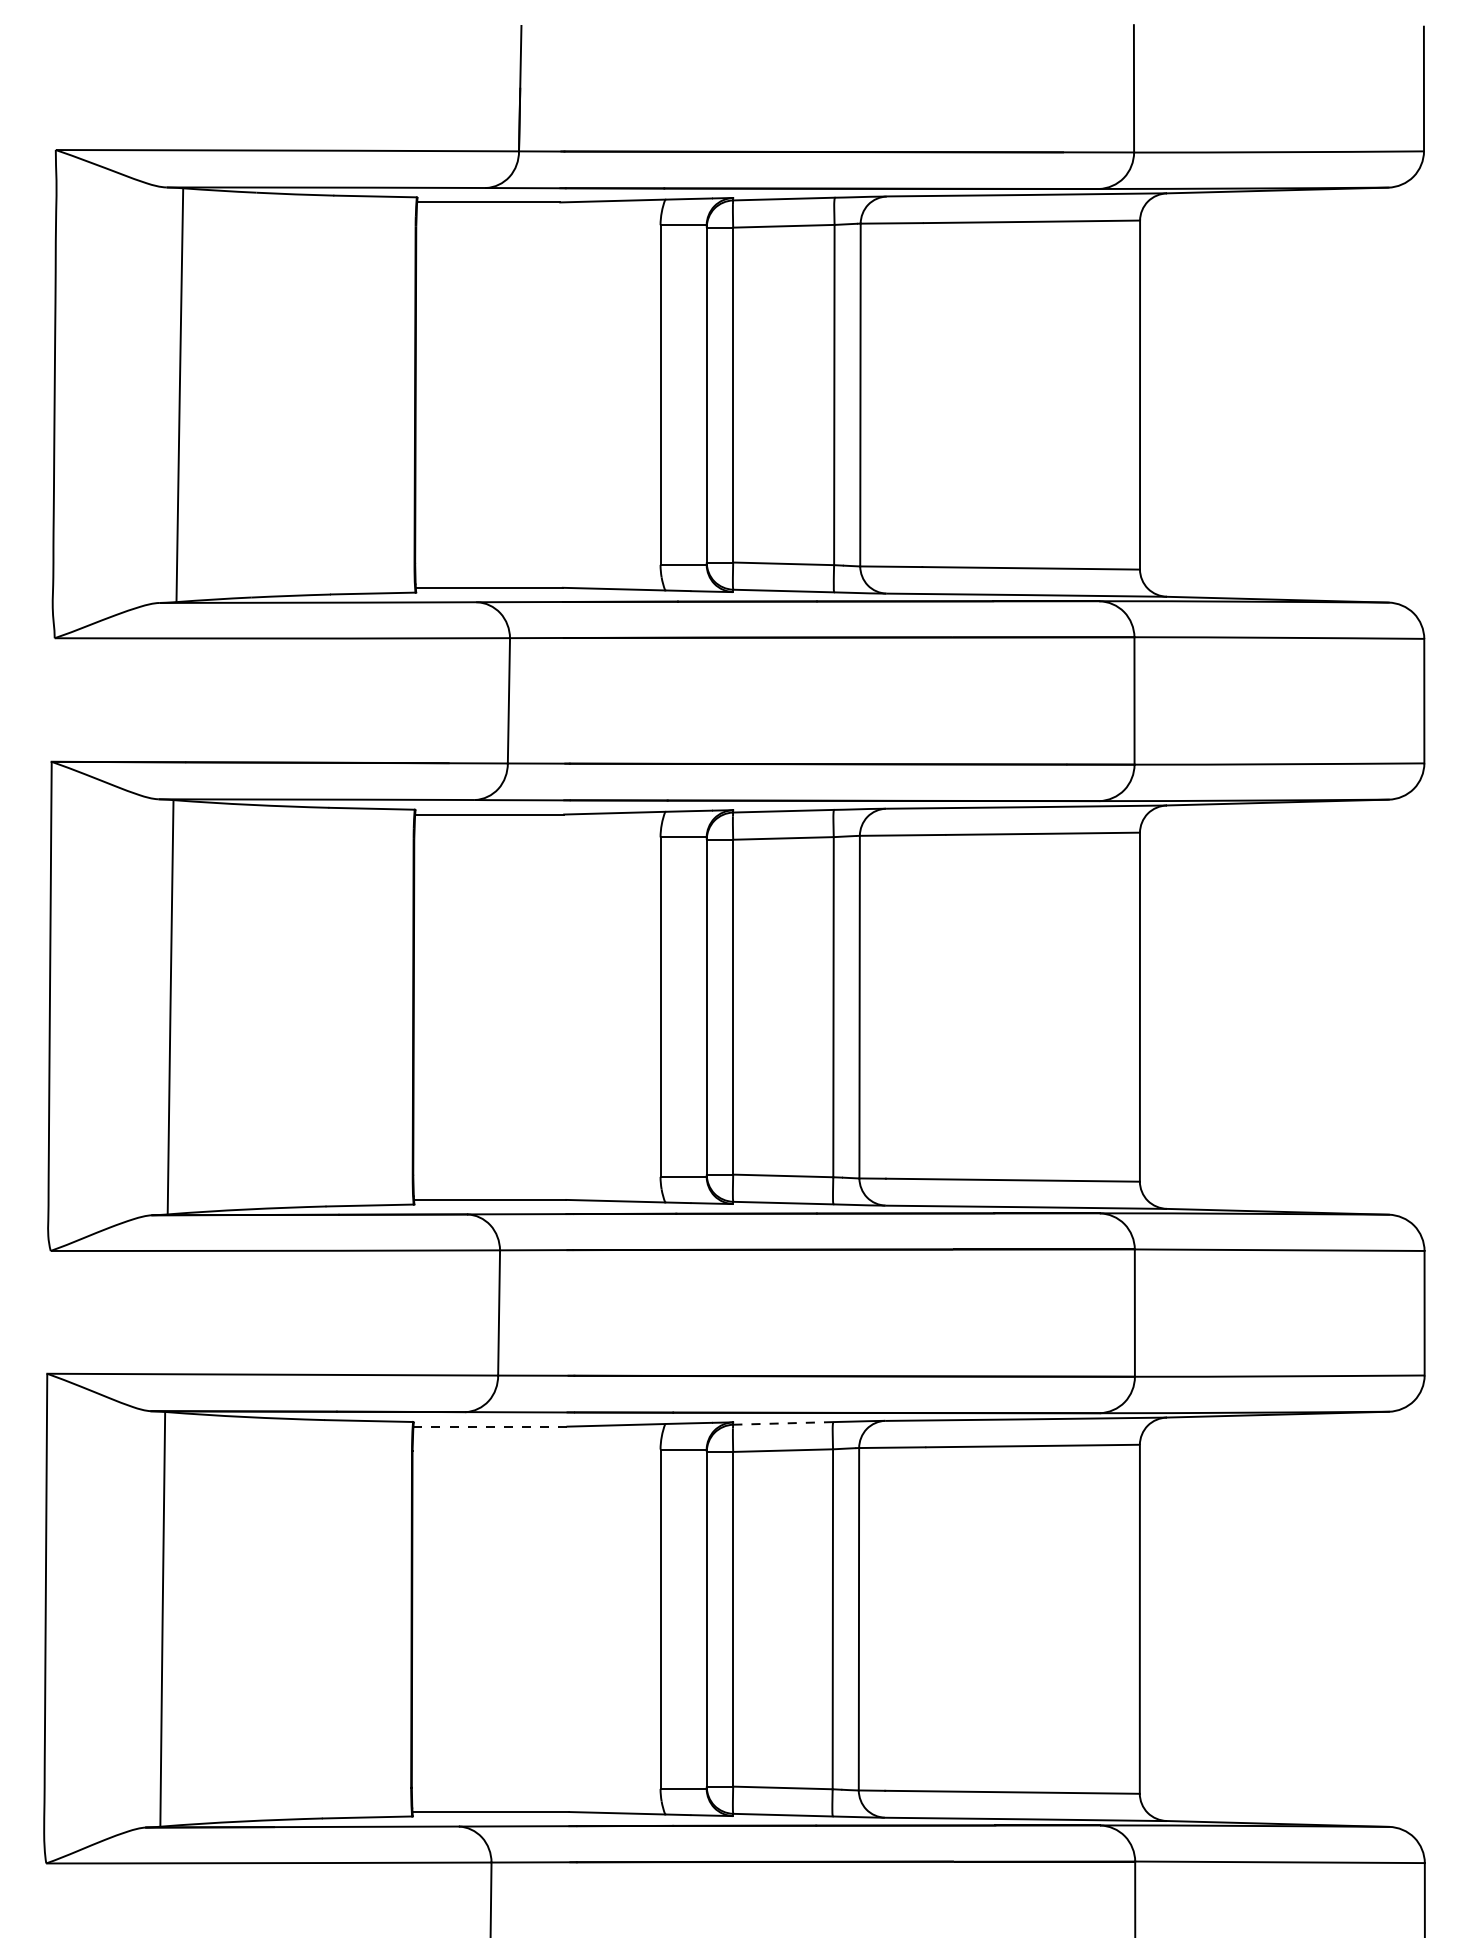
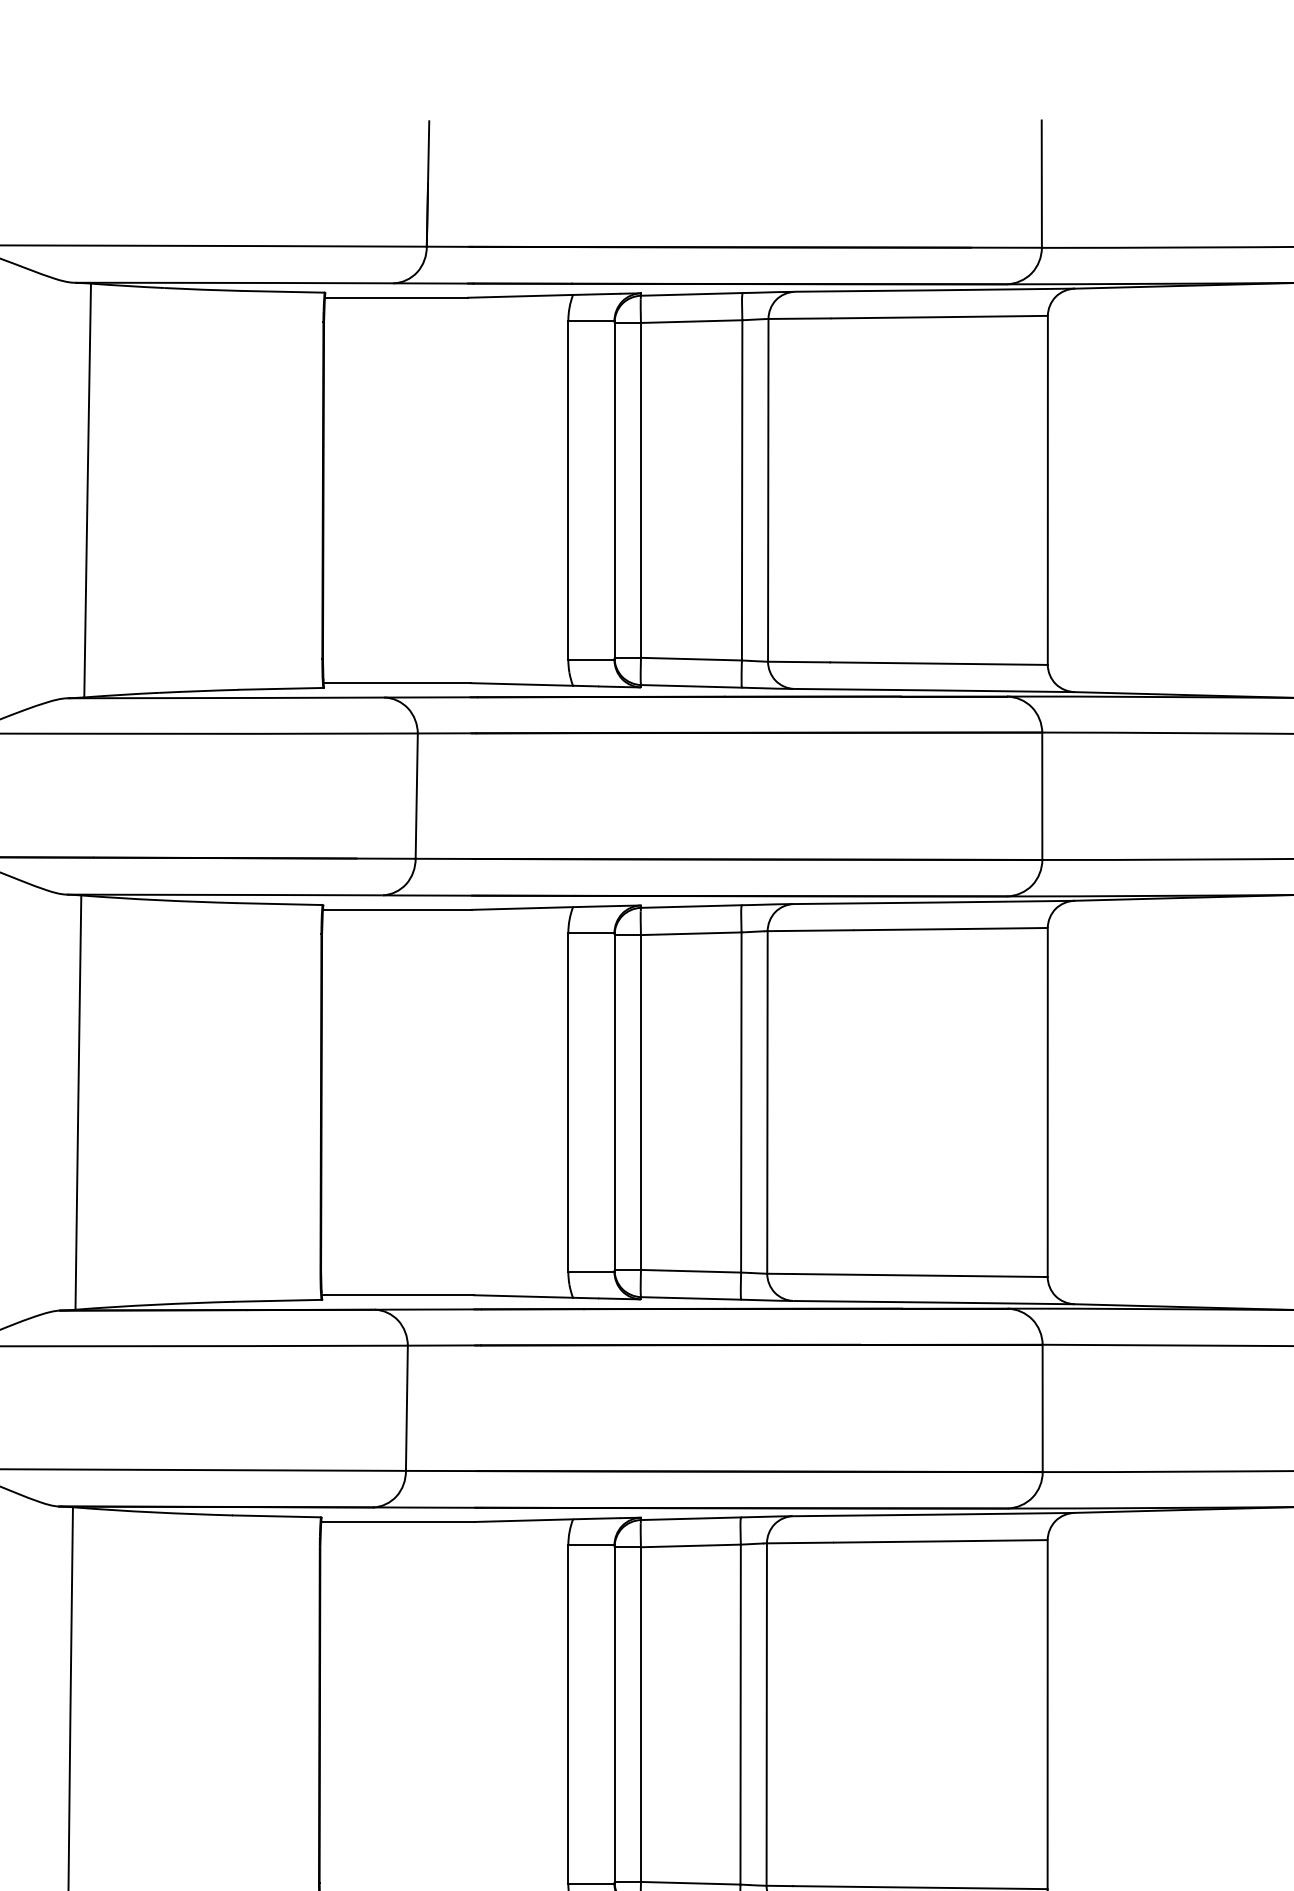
line: (783, 1423) -> (691, 1518), dashed -> solid
line: (490, 1426) -> (398, 1521), dashed -> solid

